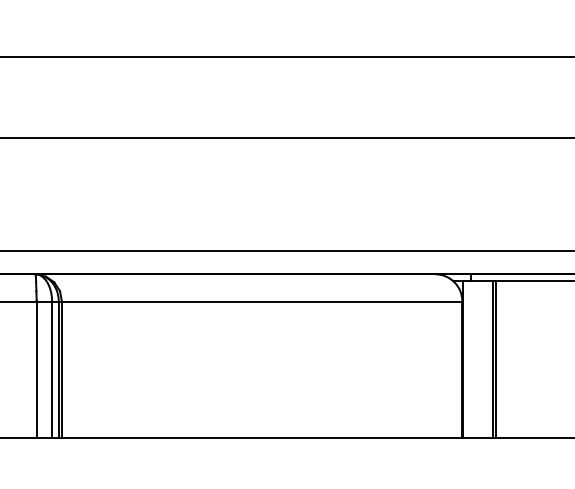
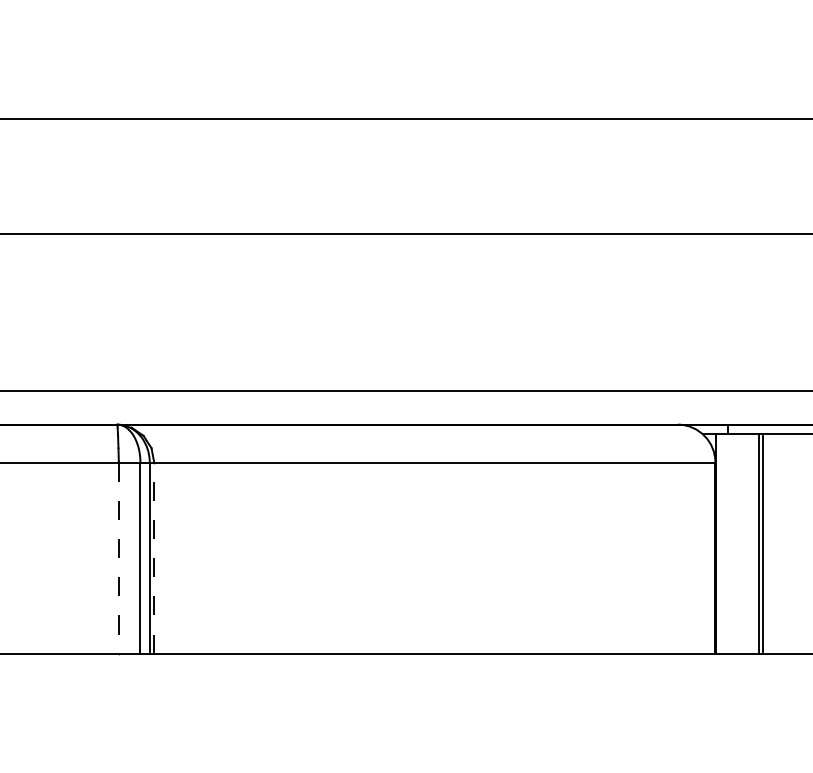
line: (36, 369) -> (118, 558), solid -> dashed
line: (62, 369) -> (154, 557), solid -> dashed

